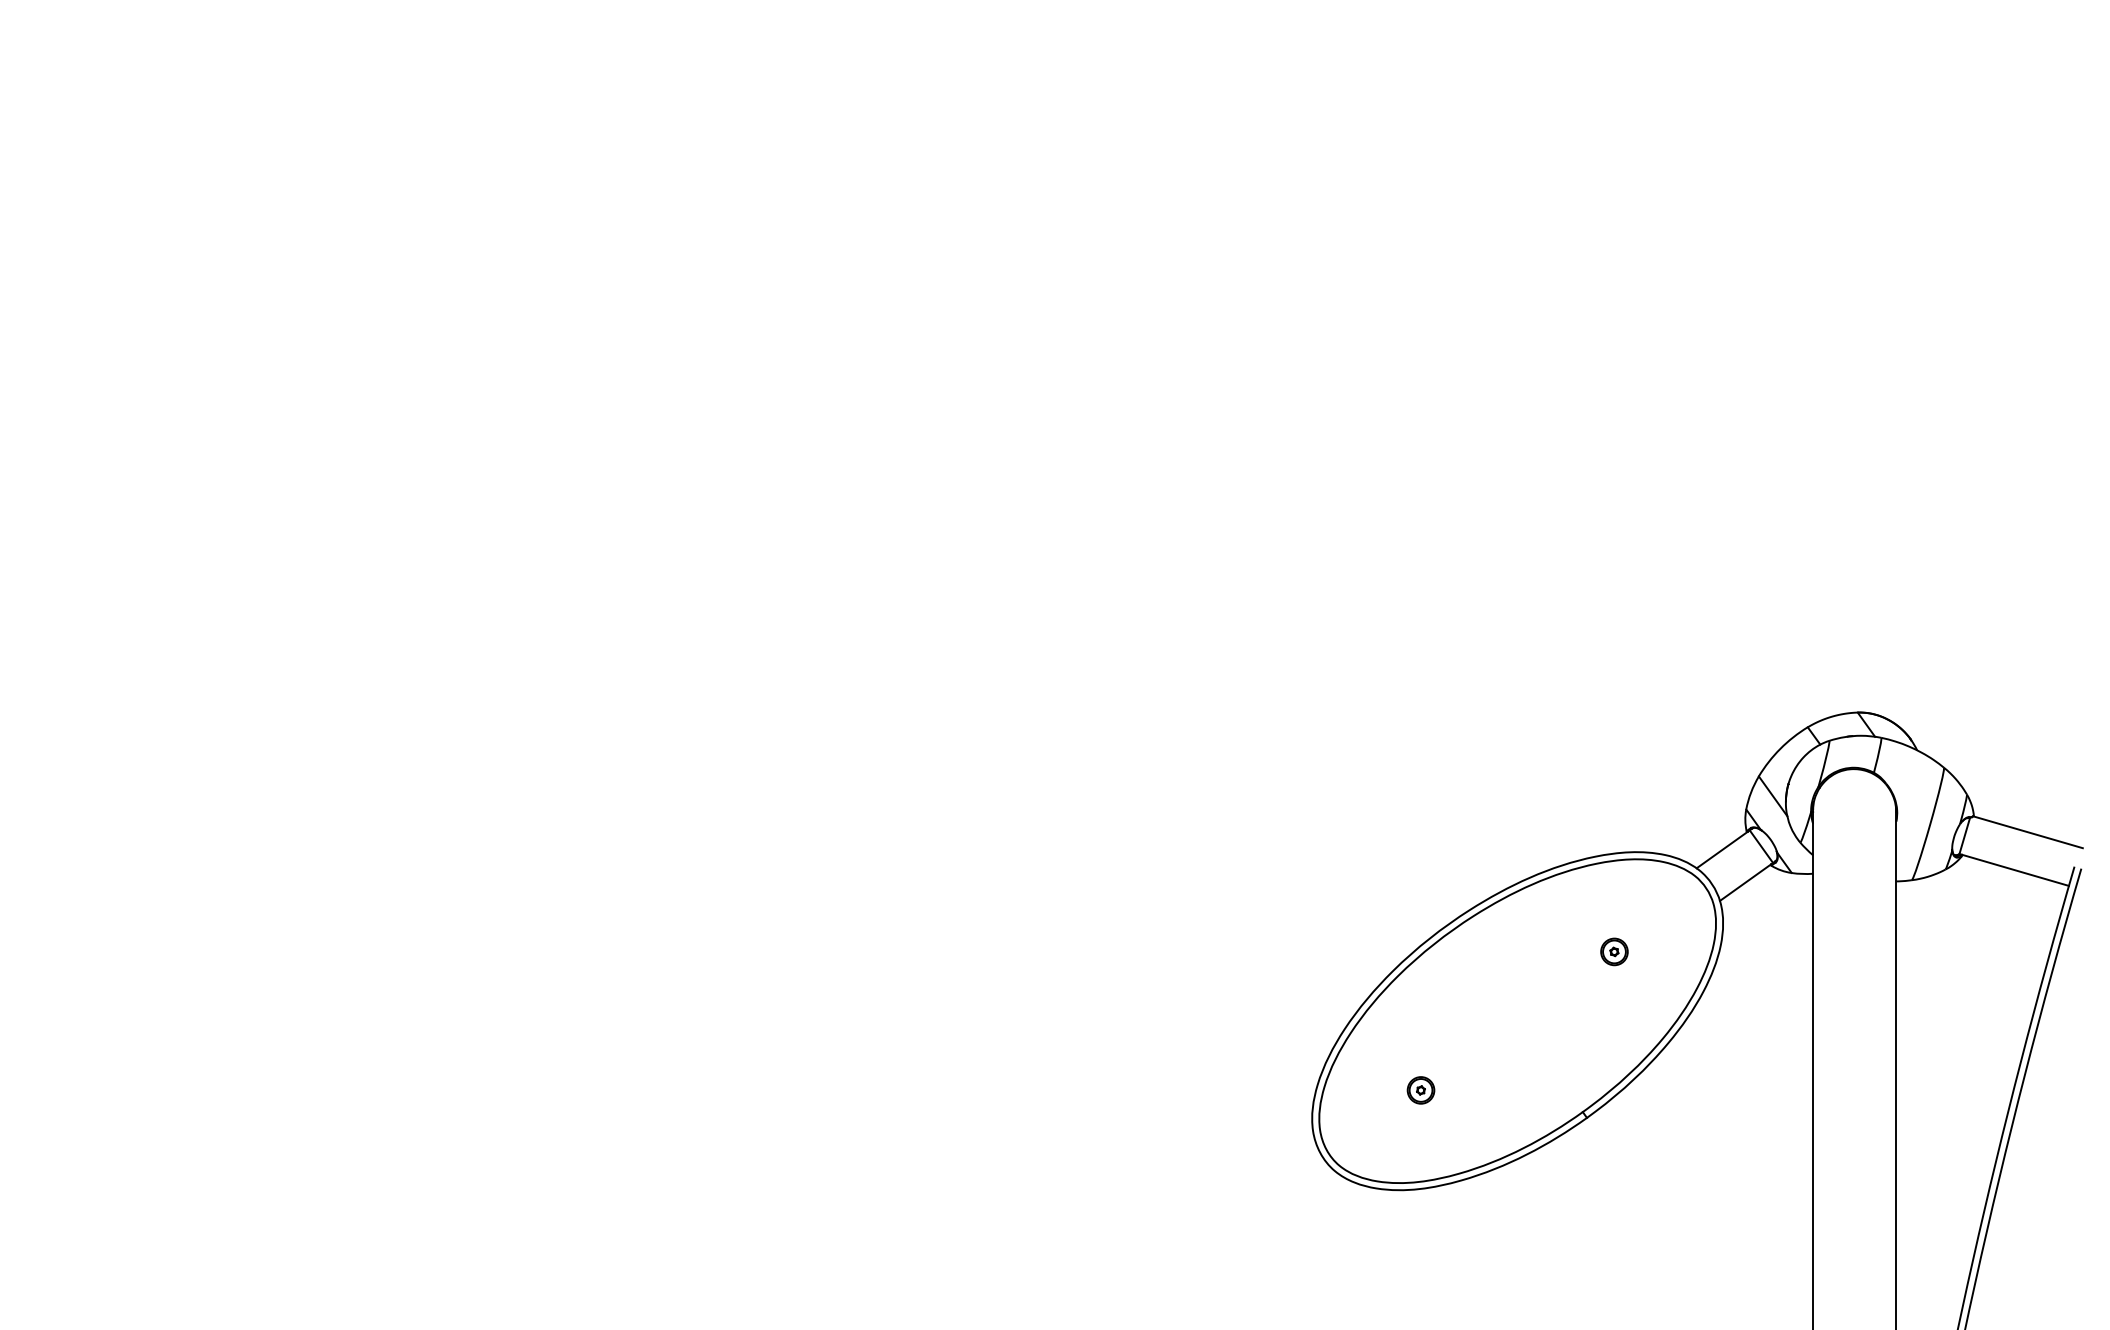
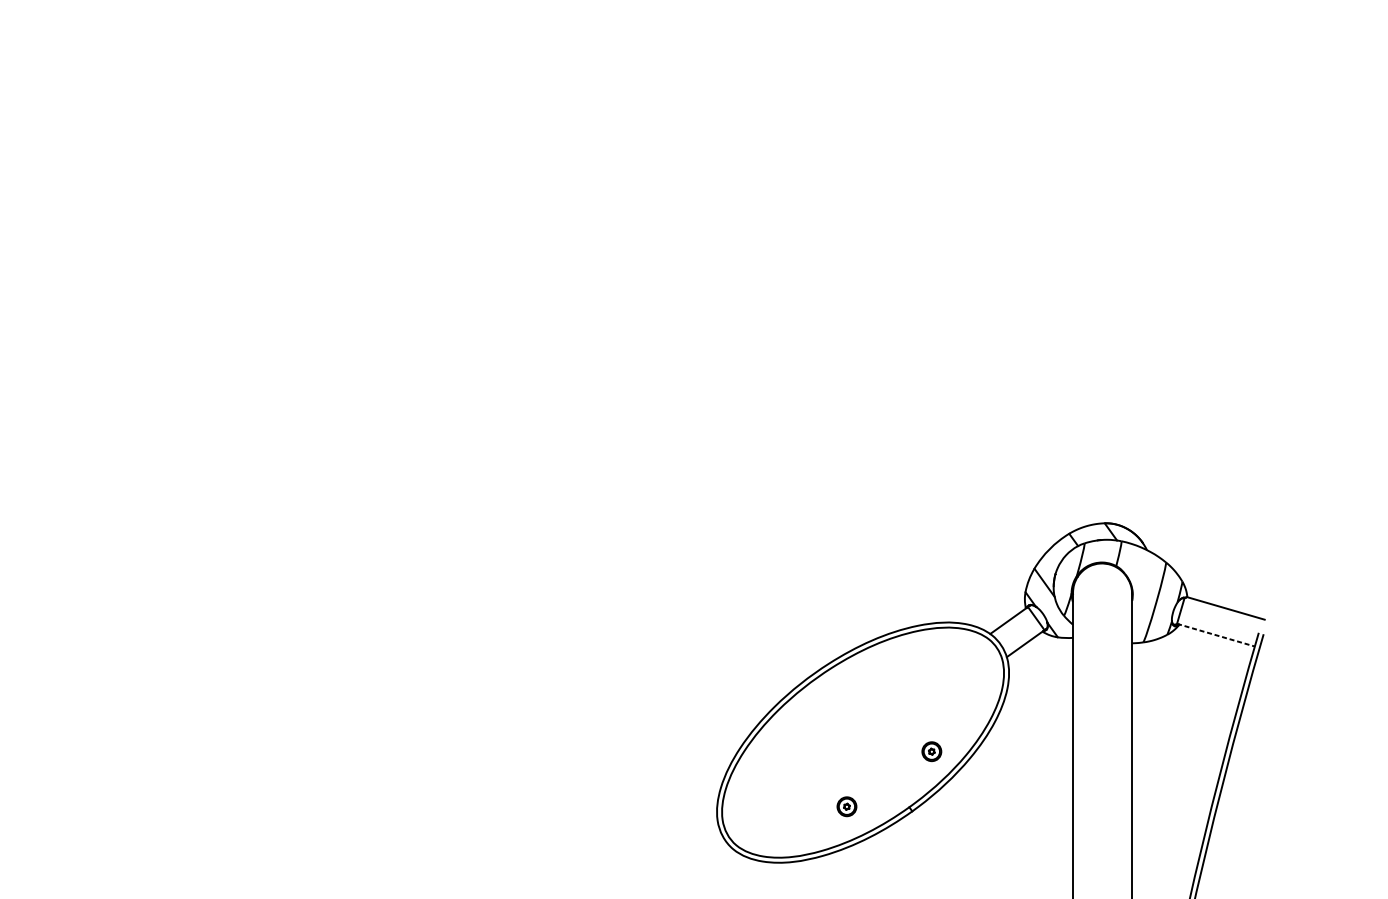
line: (2014, 869) -> (1216, 634), solid -> dashed
part: (1614, 951) -> (931, 751), moved
part: (1420, 1090) -> (846, 806), moved

